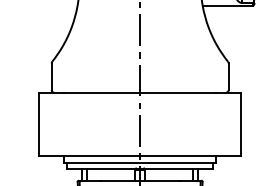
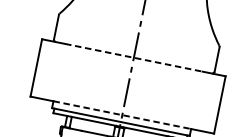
line: (140, 92) -> (134, 57), solid -> dashed
line: (140, 155) -> (122, 114), solid -> dashed

